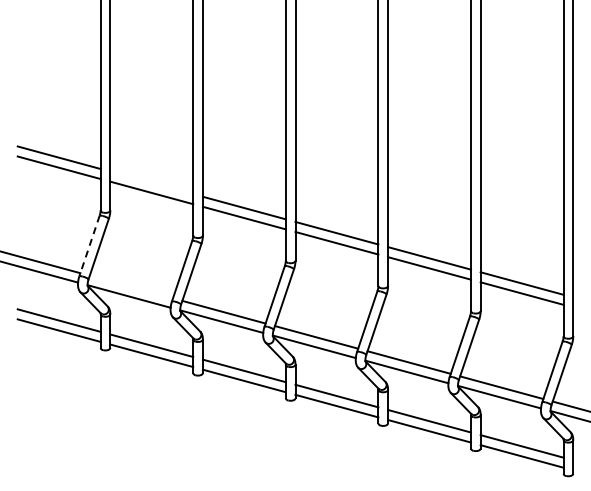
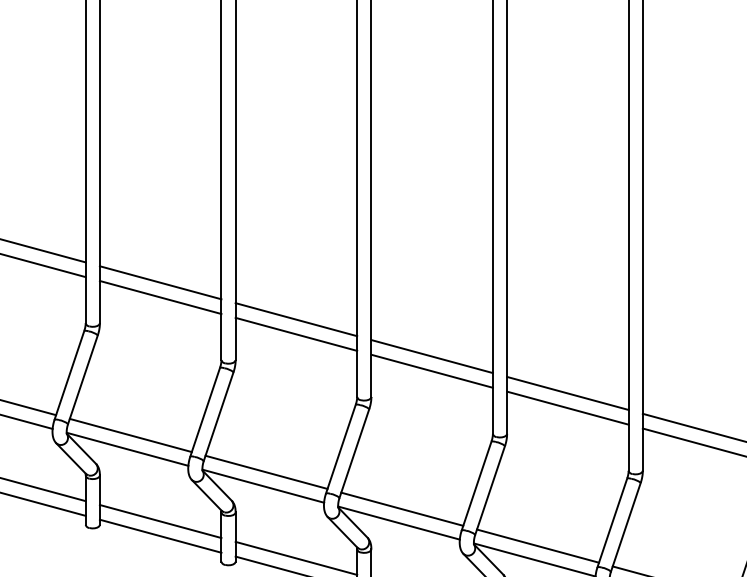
line: (151, 182) -> (160, 282), added
line: (89, 245) -> (69, 374), dashed -> solid
line: (131, 286) -> (130, 434), added

